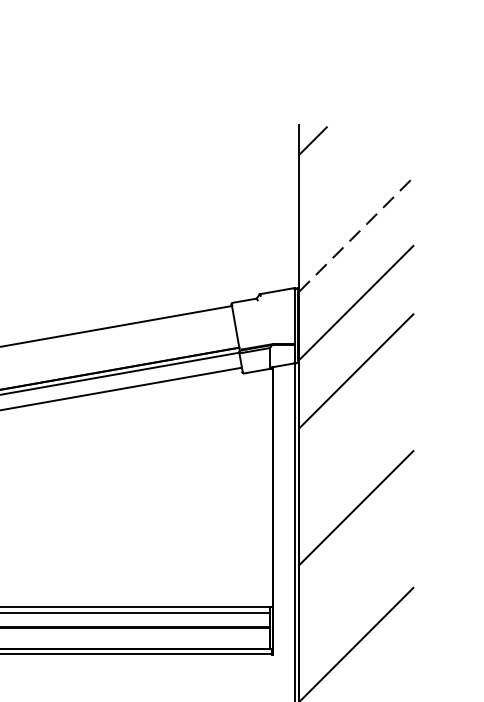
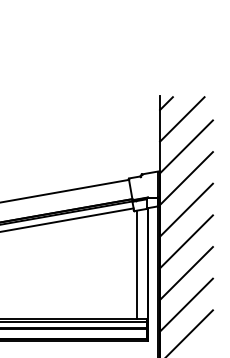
line: (347, 175) -> (182, 119), added
line: (356, 233) -> (186, 146), dashed -> solid
line: (356, 439) -> (186, 241), added
line: (250, 488) -> (137, 264), added
line: (356, 575) -> (186, 304), added

